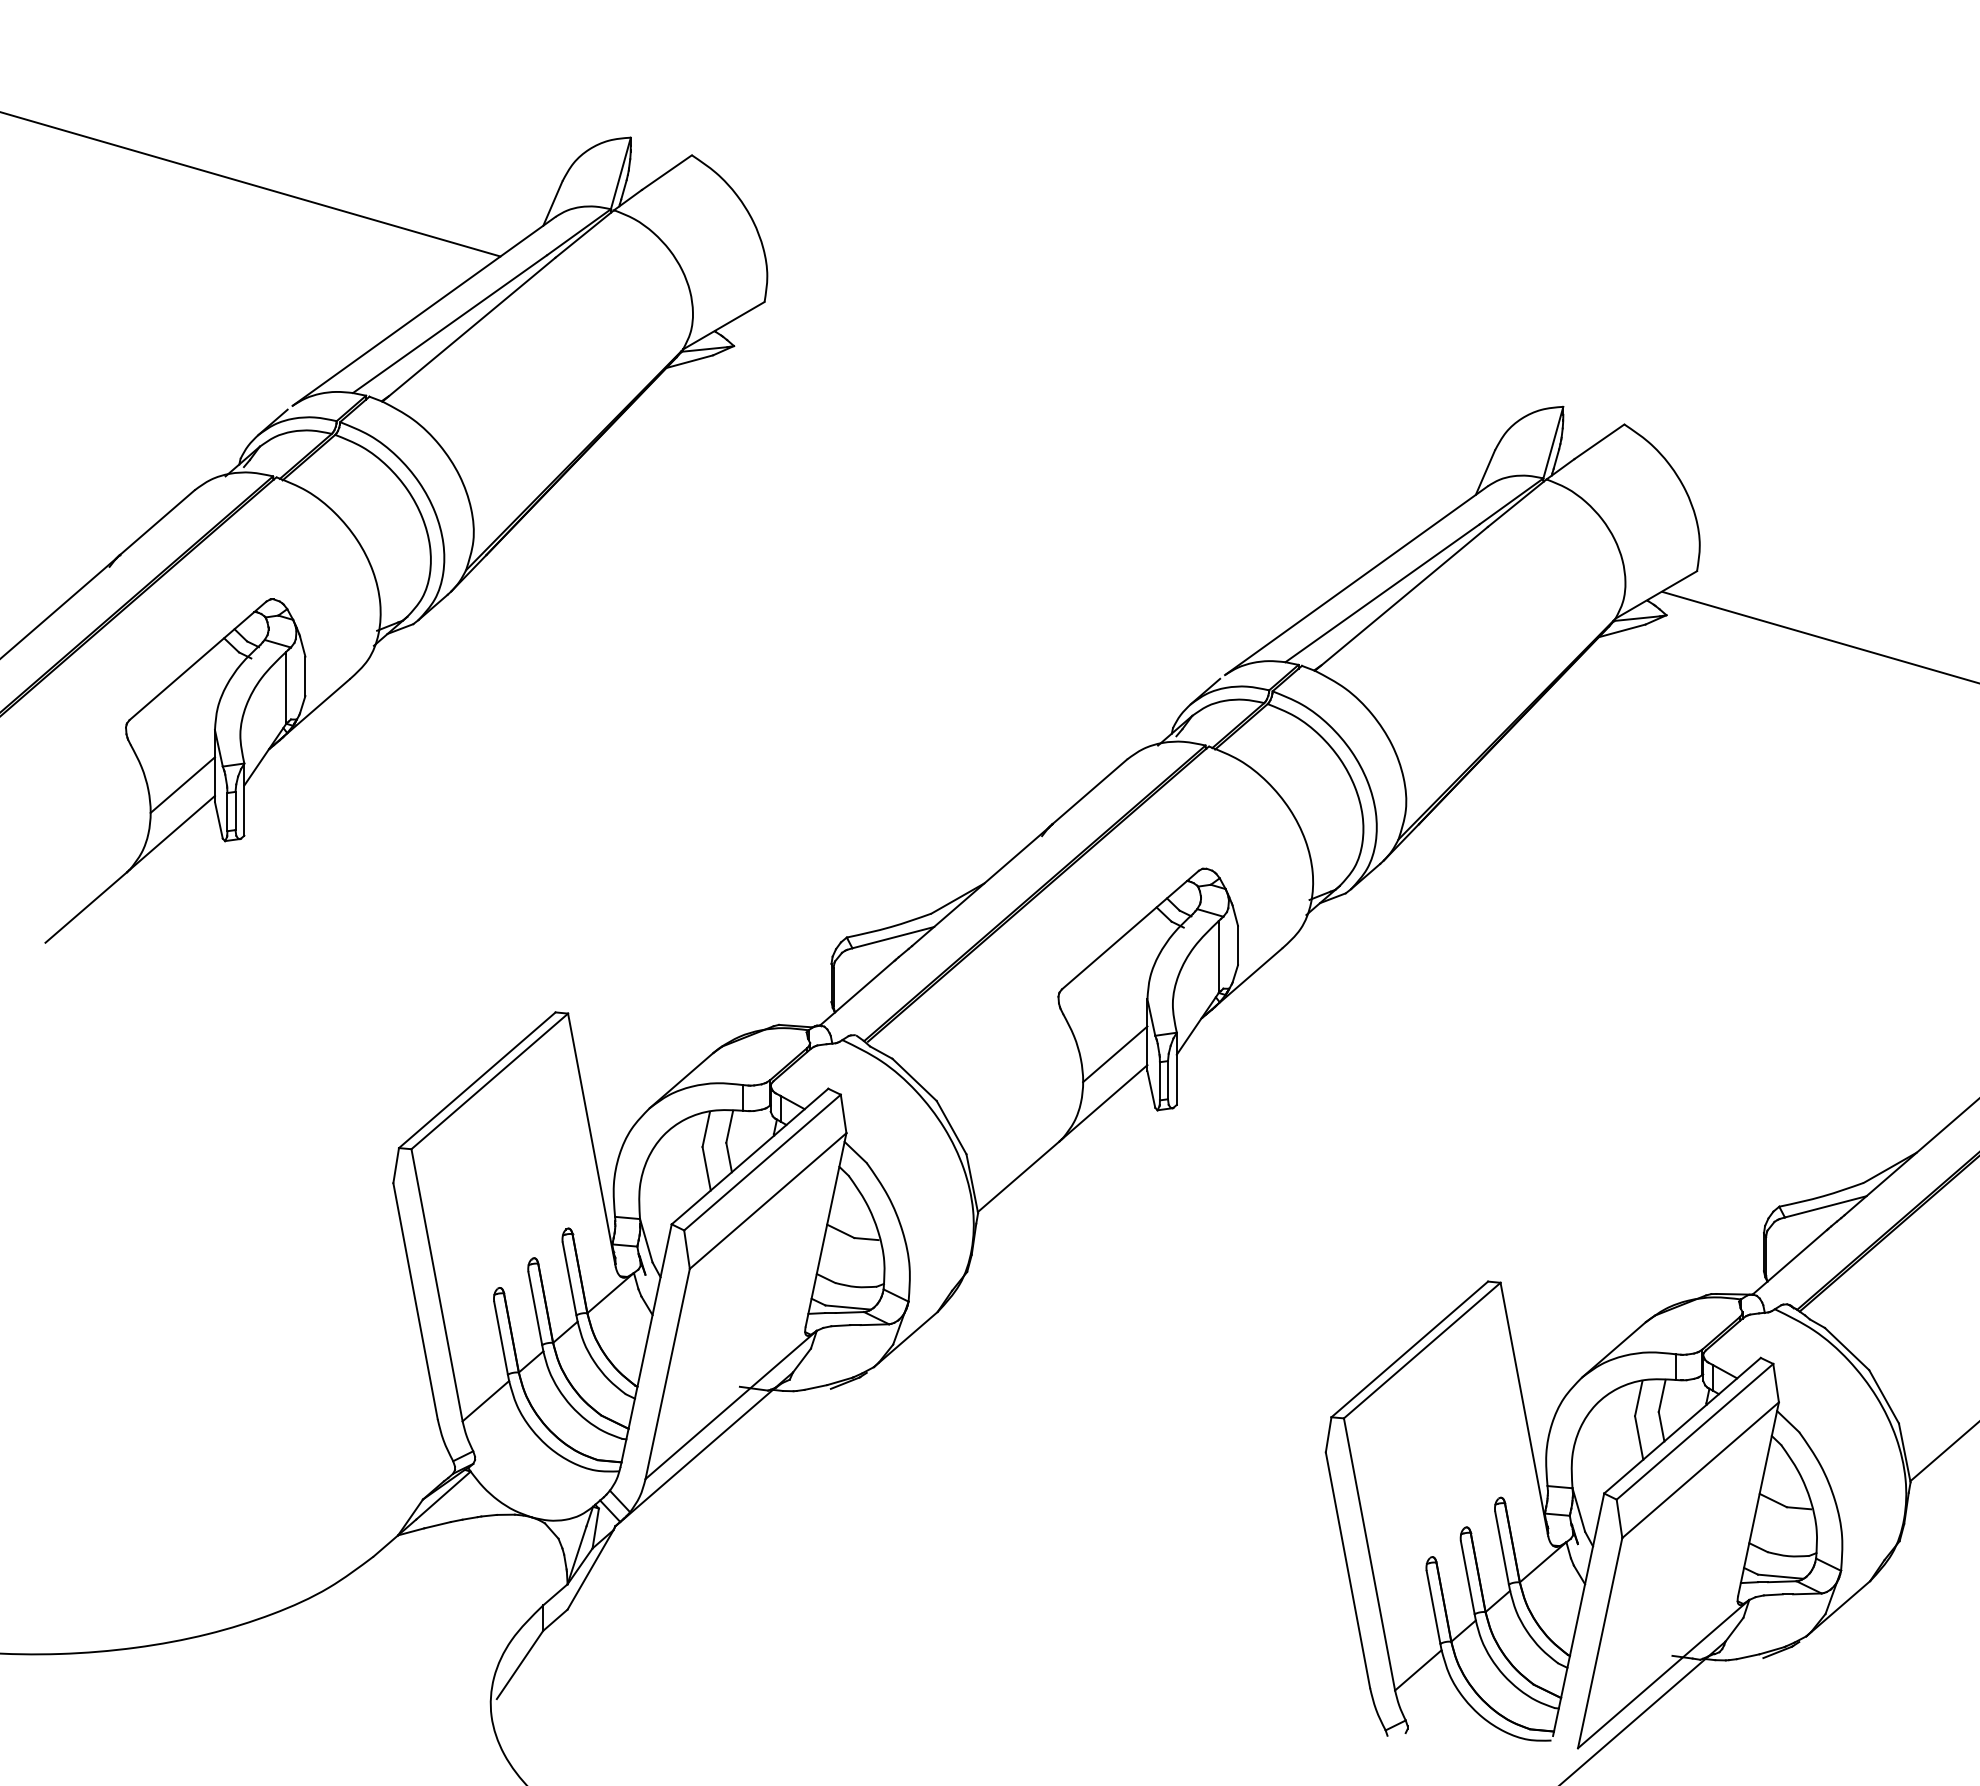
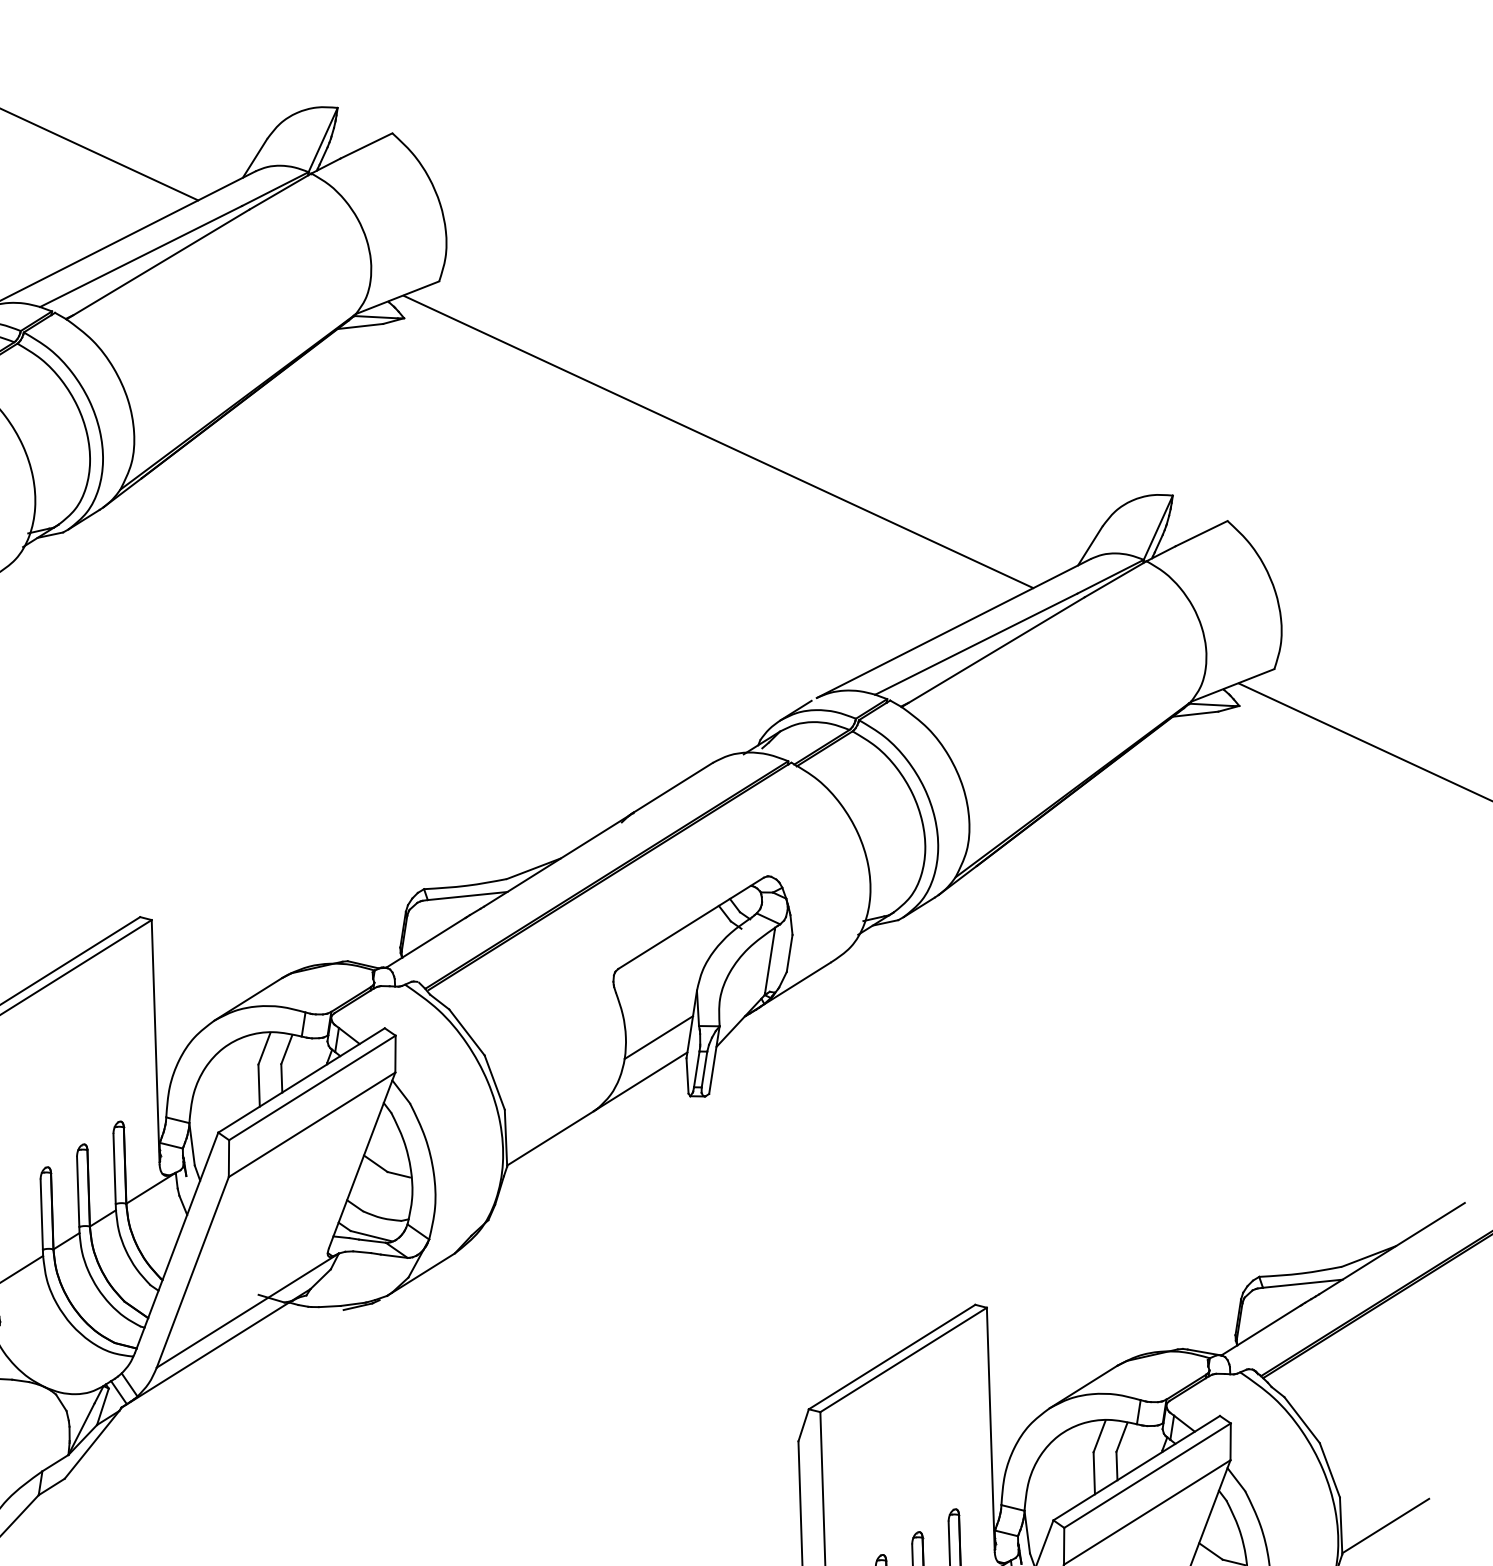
line: (1081, 423) -> (718, 441), added

